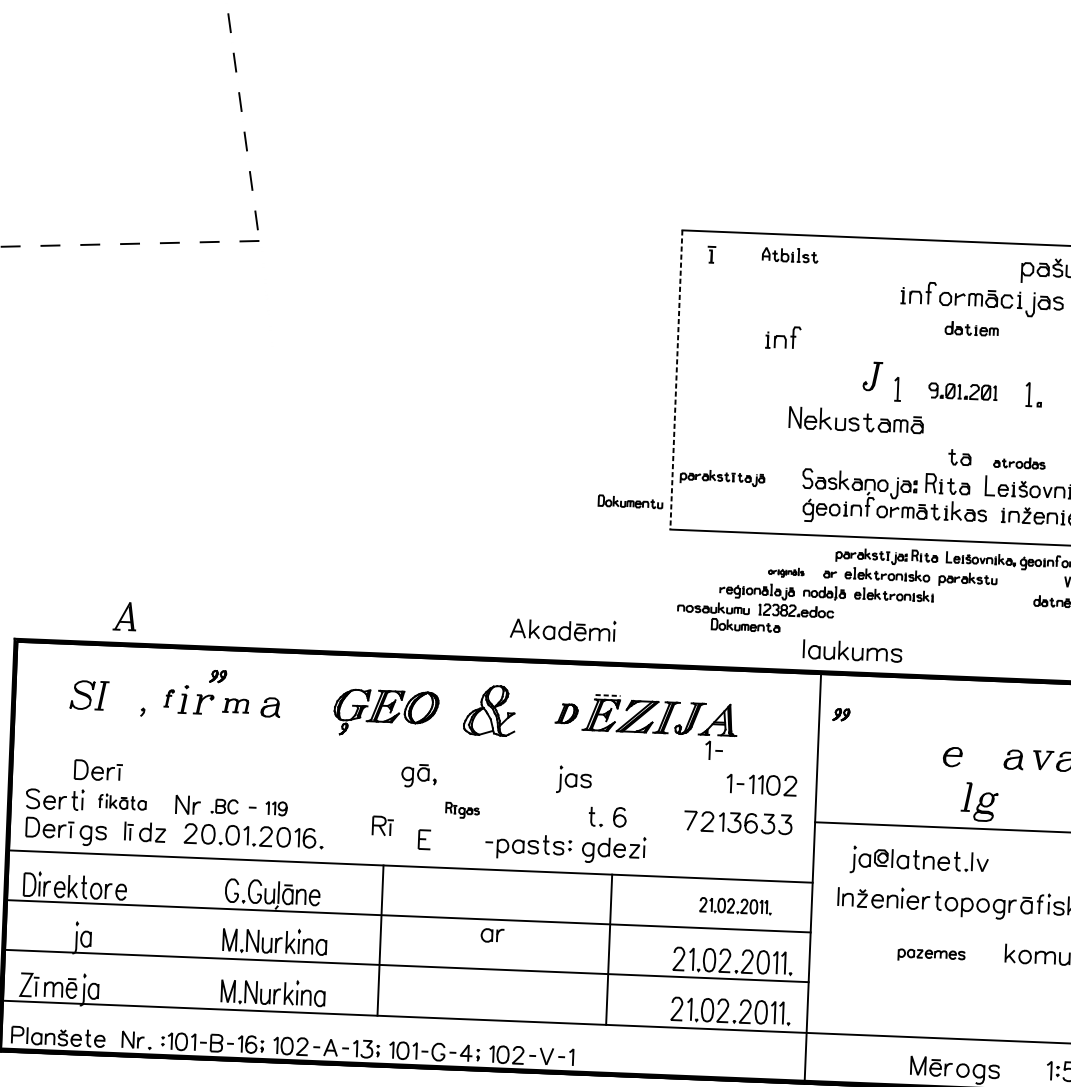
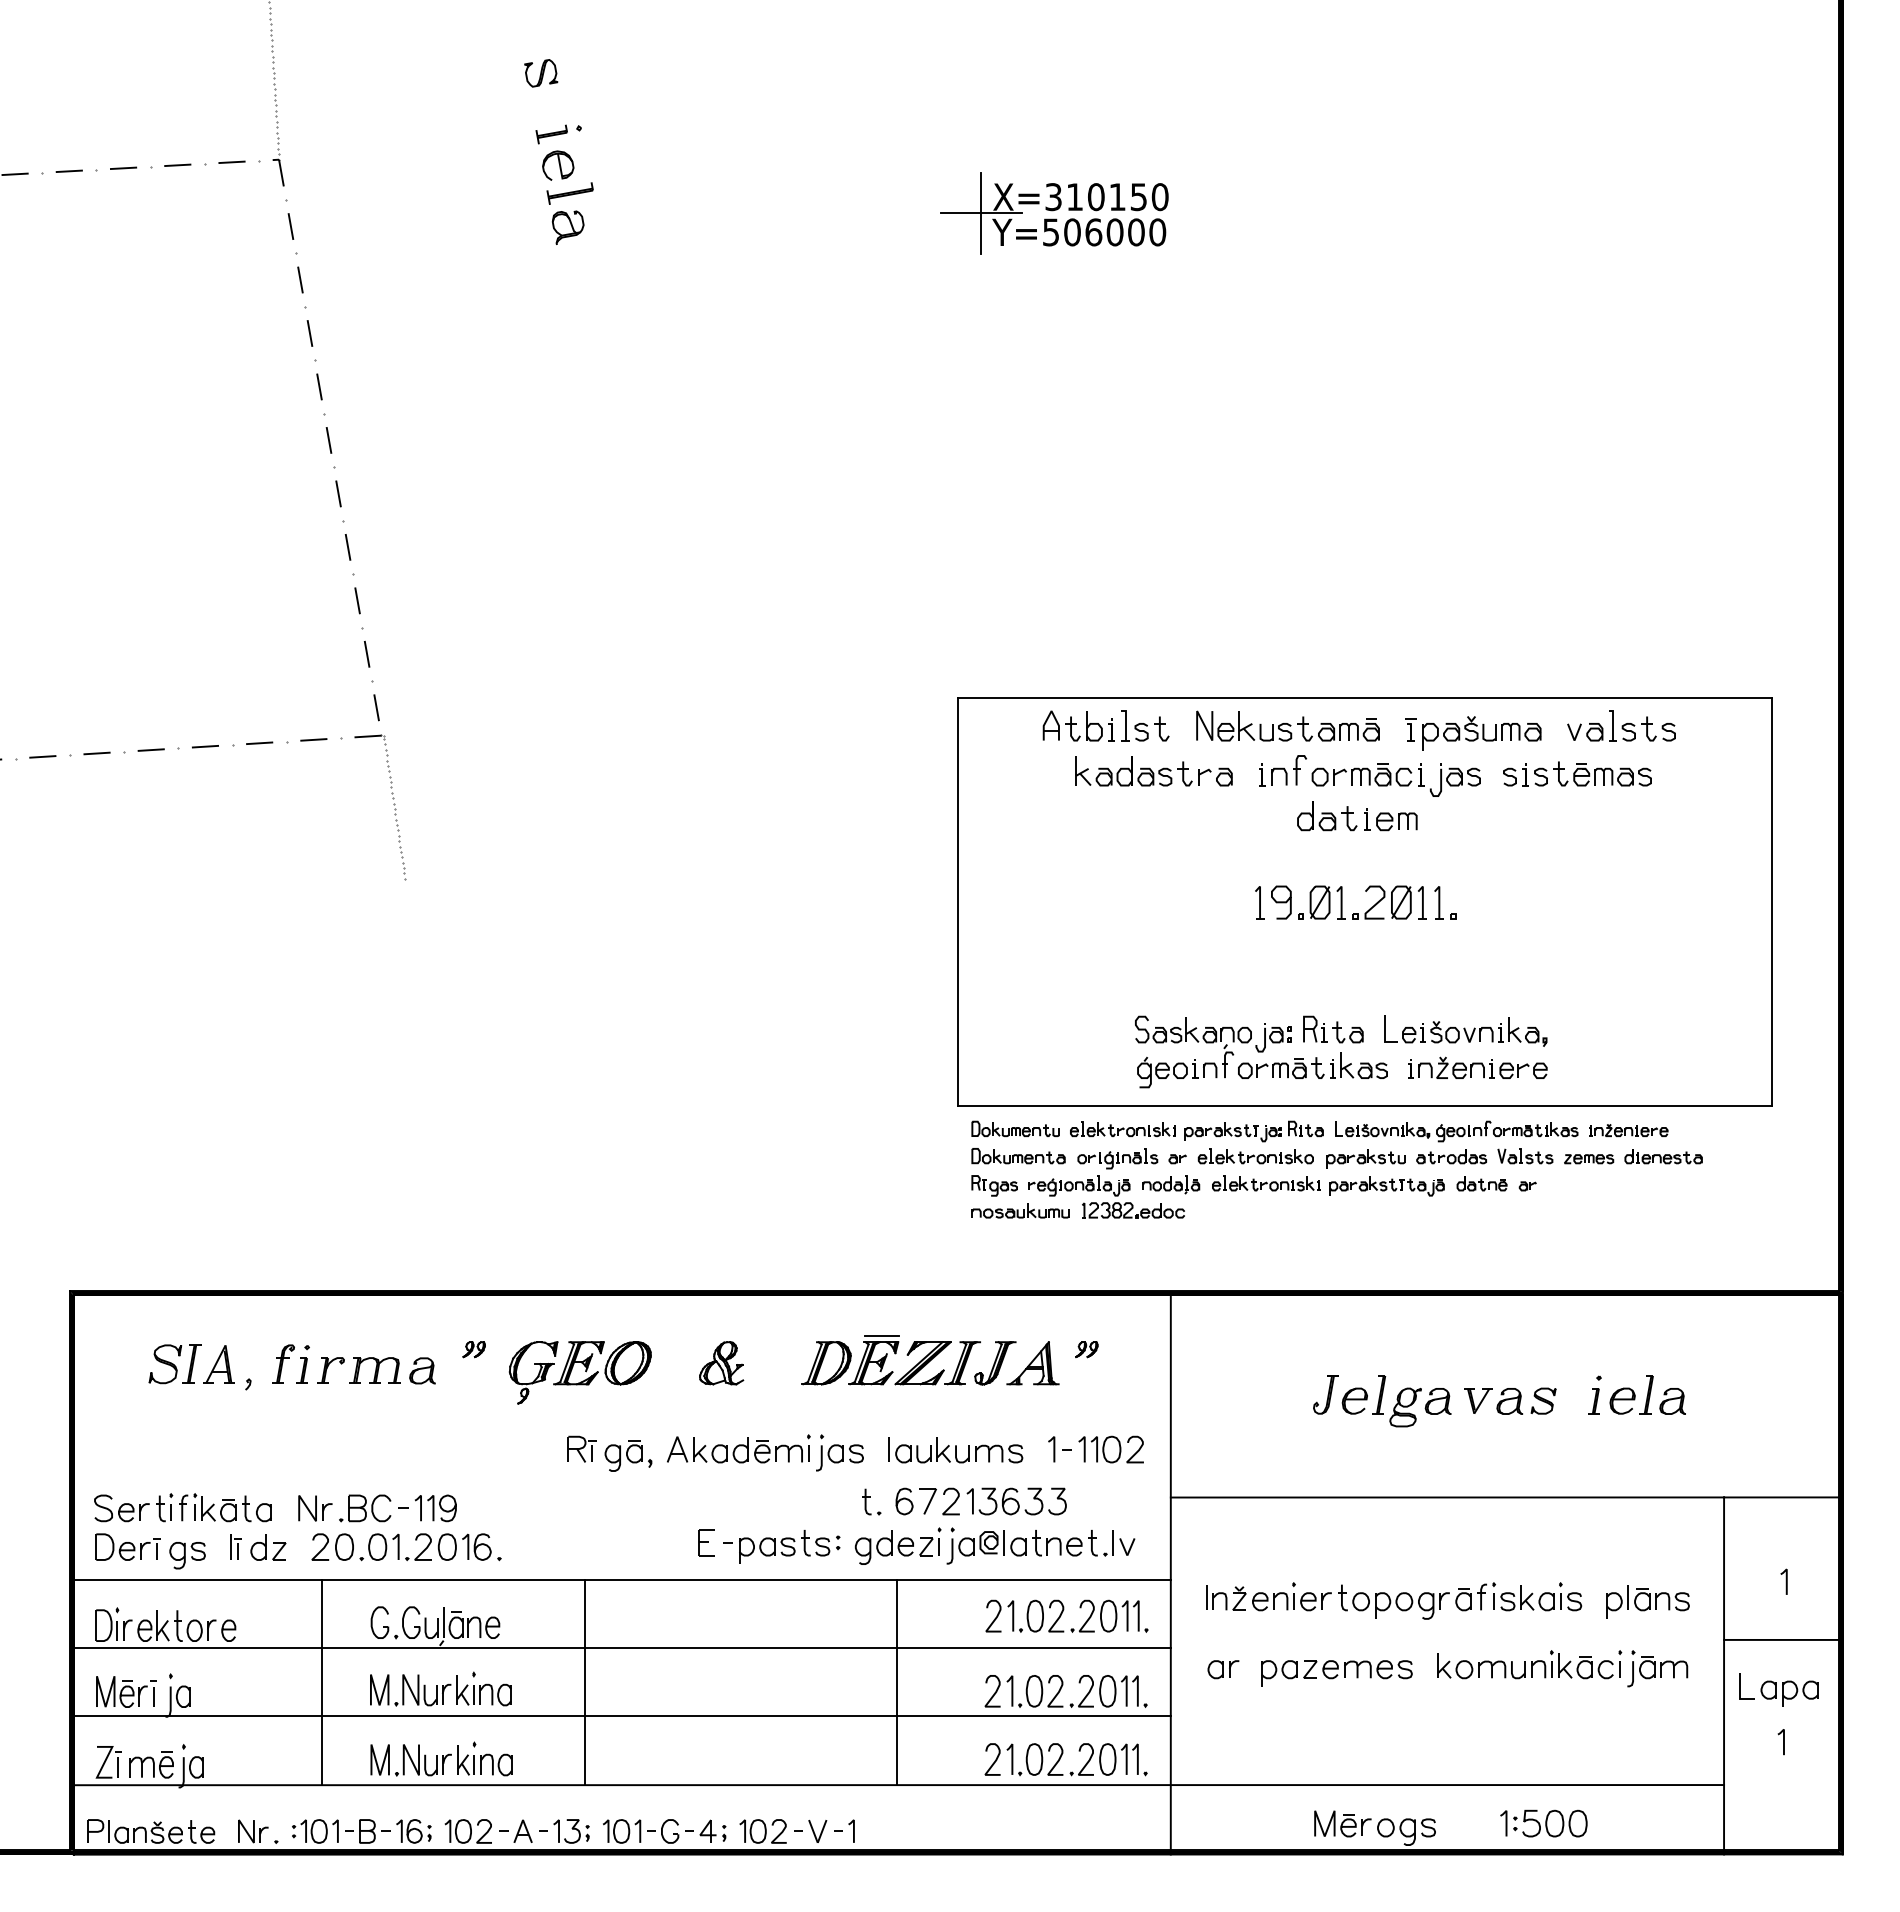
part: (711, 254) -> (1410, 729), moved
part: (789, 254) -> (1105, 725), size x1.67
part: (823, 289) -> (1153, 771), added
part: (971, 328) -> (1357, 816), size x1.67
part: (783, 337) -> (1101, 838), removed
part: (872, 376) -> (1325, 1394), moved
line: (676, 380) -> (957, 902), dashed -> solid
part: (962, 391) -> (1348, 902), size x1.67
part: (855, 419) -> (1287, 725), moved
part: (959, 457) -> (1347, 992), removed
part: (1019, 462) -> (1451, 1156), moved
part: (722, 478) -> (1386, 1186), moved
part: (630, 501) -> (1015, 1128), moved
part: (790, 551) -> (1122, 1129), added
part: (786, 572) -> (1117, 1158), size x1.67
part: (124, 616) -> (218, 1364), moved
part: (745, 625) -> (1018, 1156), moved
part: (562, 629) -> (738, 1448), moved
part: (852, 651) -> (955, 1450), moved
part: (217, 676) -> (473, 1349), moved
line: (608, 695) -> (882, 1336), dashed -> solid
part: (169, 698) -> (283, 1363), size x1.67
part: (235, 705) -> (374, 1370), size x1.43
part: (489, 710) -> (721, 1363), size x0.62
part: (566, 713) -> (826, 1363), size x1.67
part: (841, 714) -> (1086, 1349), moved
part: (713, 750) -> (1028, 1405), removed
part: (97, 769) -> (190, 1465), removed
part: (122, 801) -> (225, 1507), size x1.43
part: (979, 802) -> (1396, 1401), moved
part: (224, 806) -> (365, 1508), size x1.43
part: (276, 808) -> (435, 1508), size x1.43
part: (462, 810) -> (994, 1185), moved
part: (737, 822) -> (992, 1501), moved
part: (382, 825) -> (581, 1448), moved
part: (424, 839) -> (706, 1542), moved
part: (918, 861) -> (1040, 1545), moved
part: (735, 905) -> (1066, 1615), size x1.67
line: (187, 932) -> (321, 1682), added
part: (44, 933) -> (126, 1691), added
part: (492, 935) -> (1223, 1669), moved
part: (931, 956) -> (1336, 1673), size x1.67

